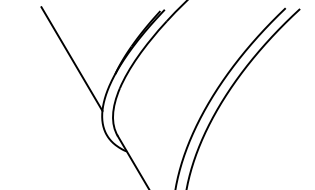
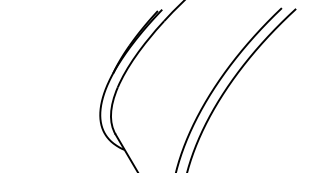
line: (71, 58) -> (69, 57), removed

